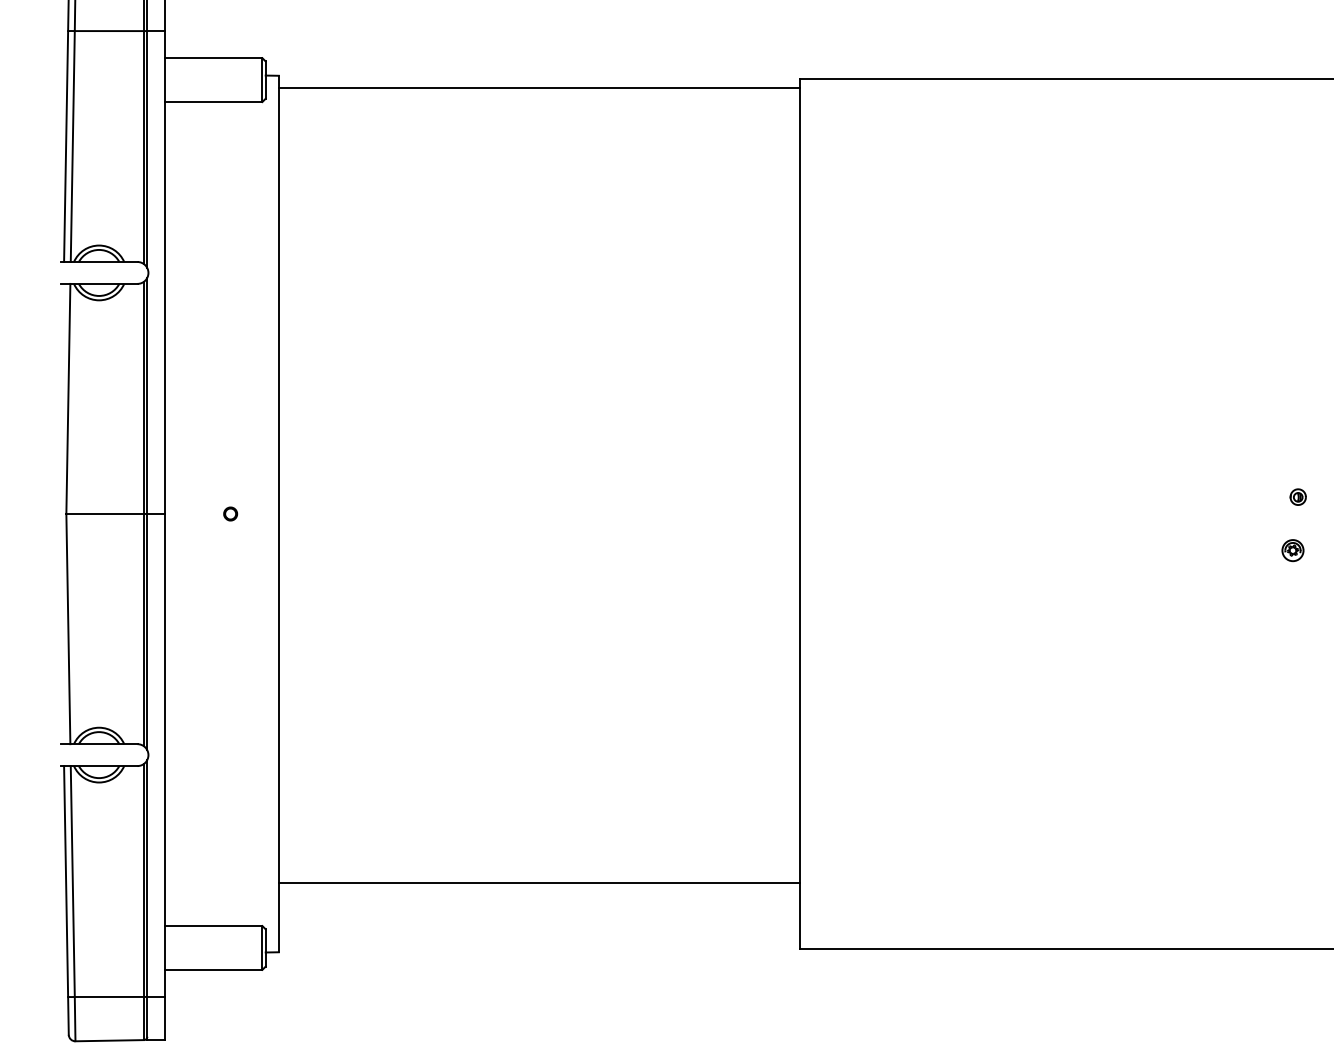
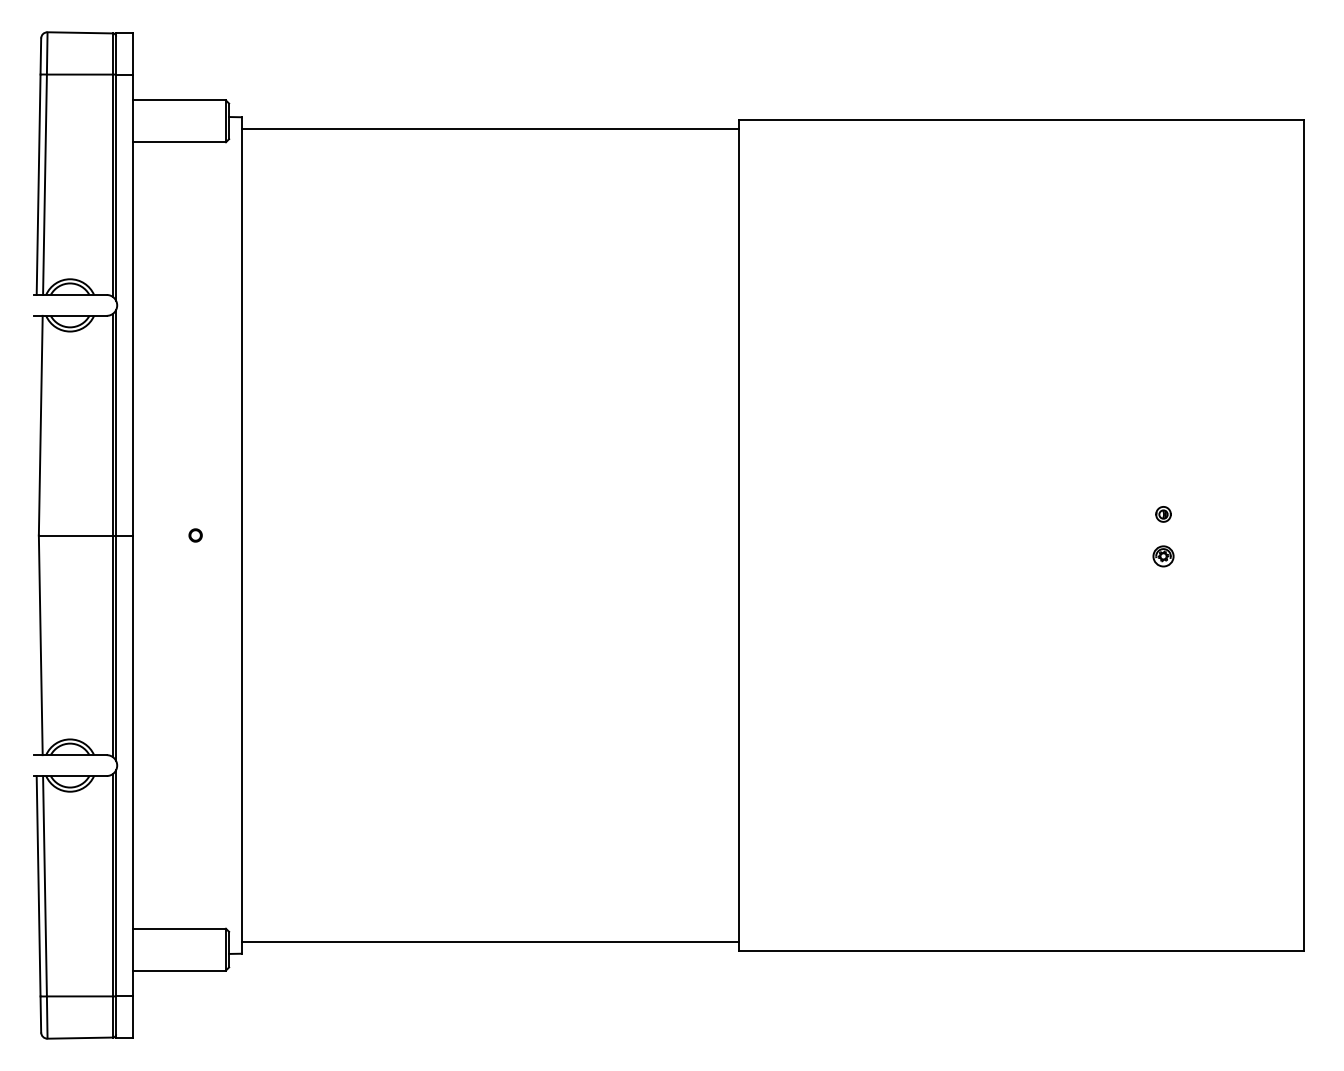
part: (1298, 497) -> (1163, 514), moved
part: (1292, 550) -> (1163, 556), moved
line: (538, 882) -> (489, 942), moved

